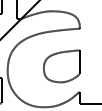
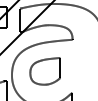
part: (60, 66) -> (44, 71), moved

